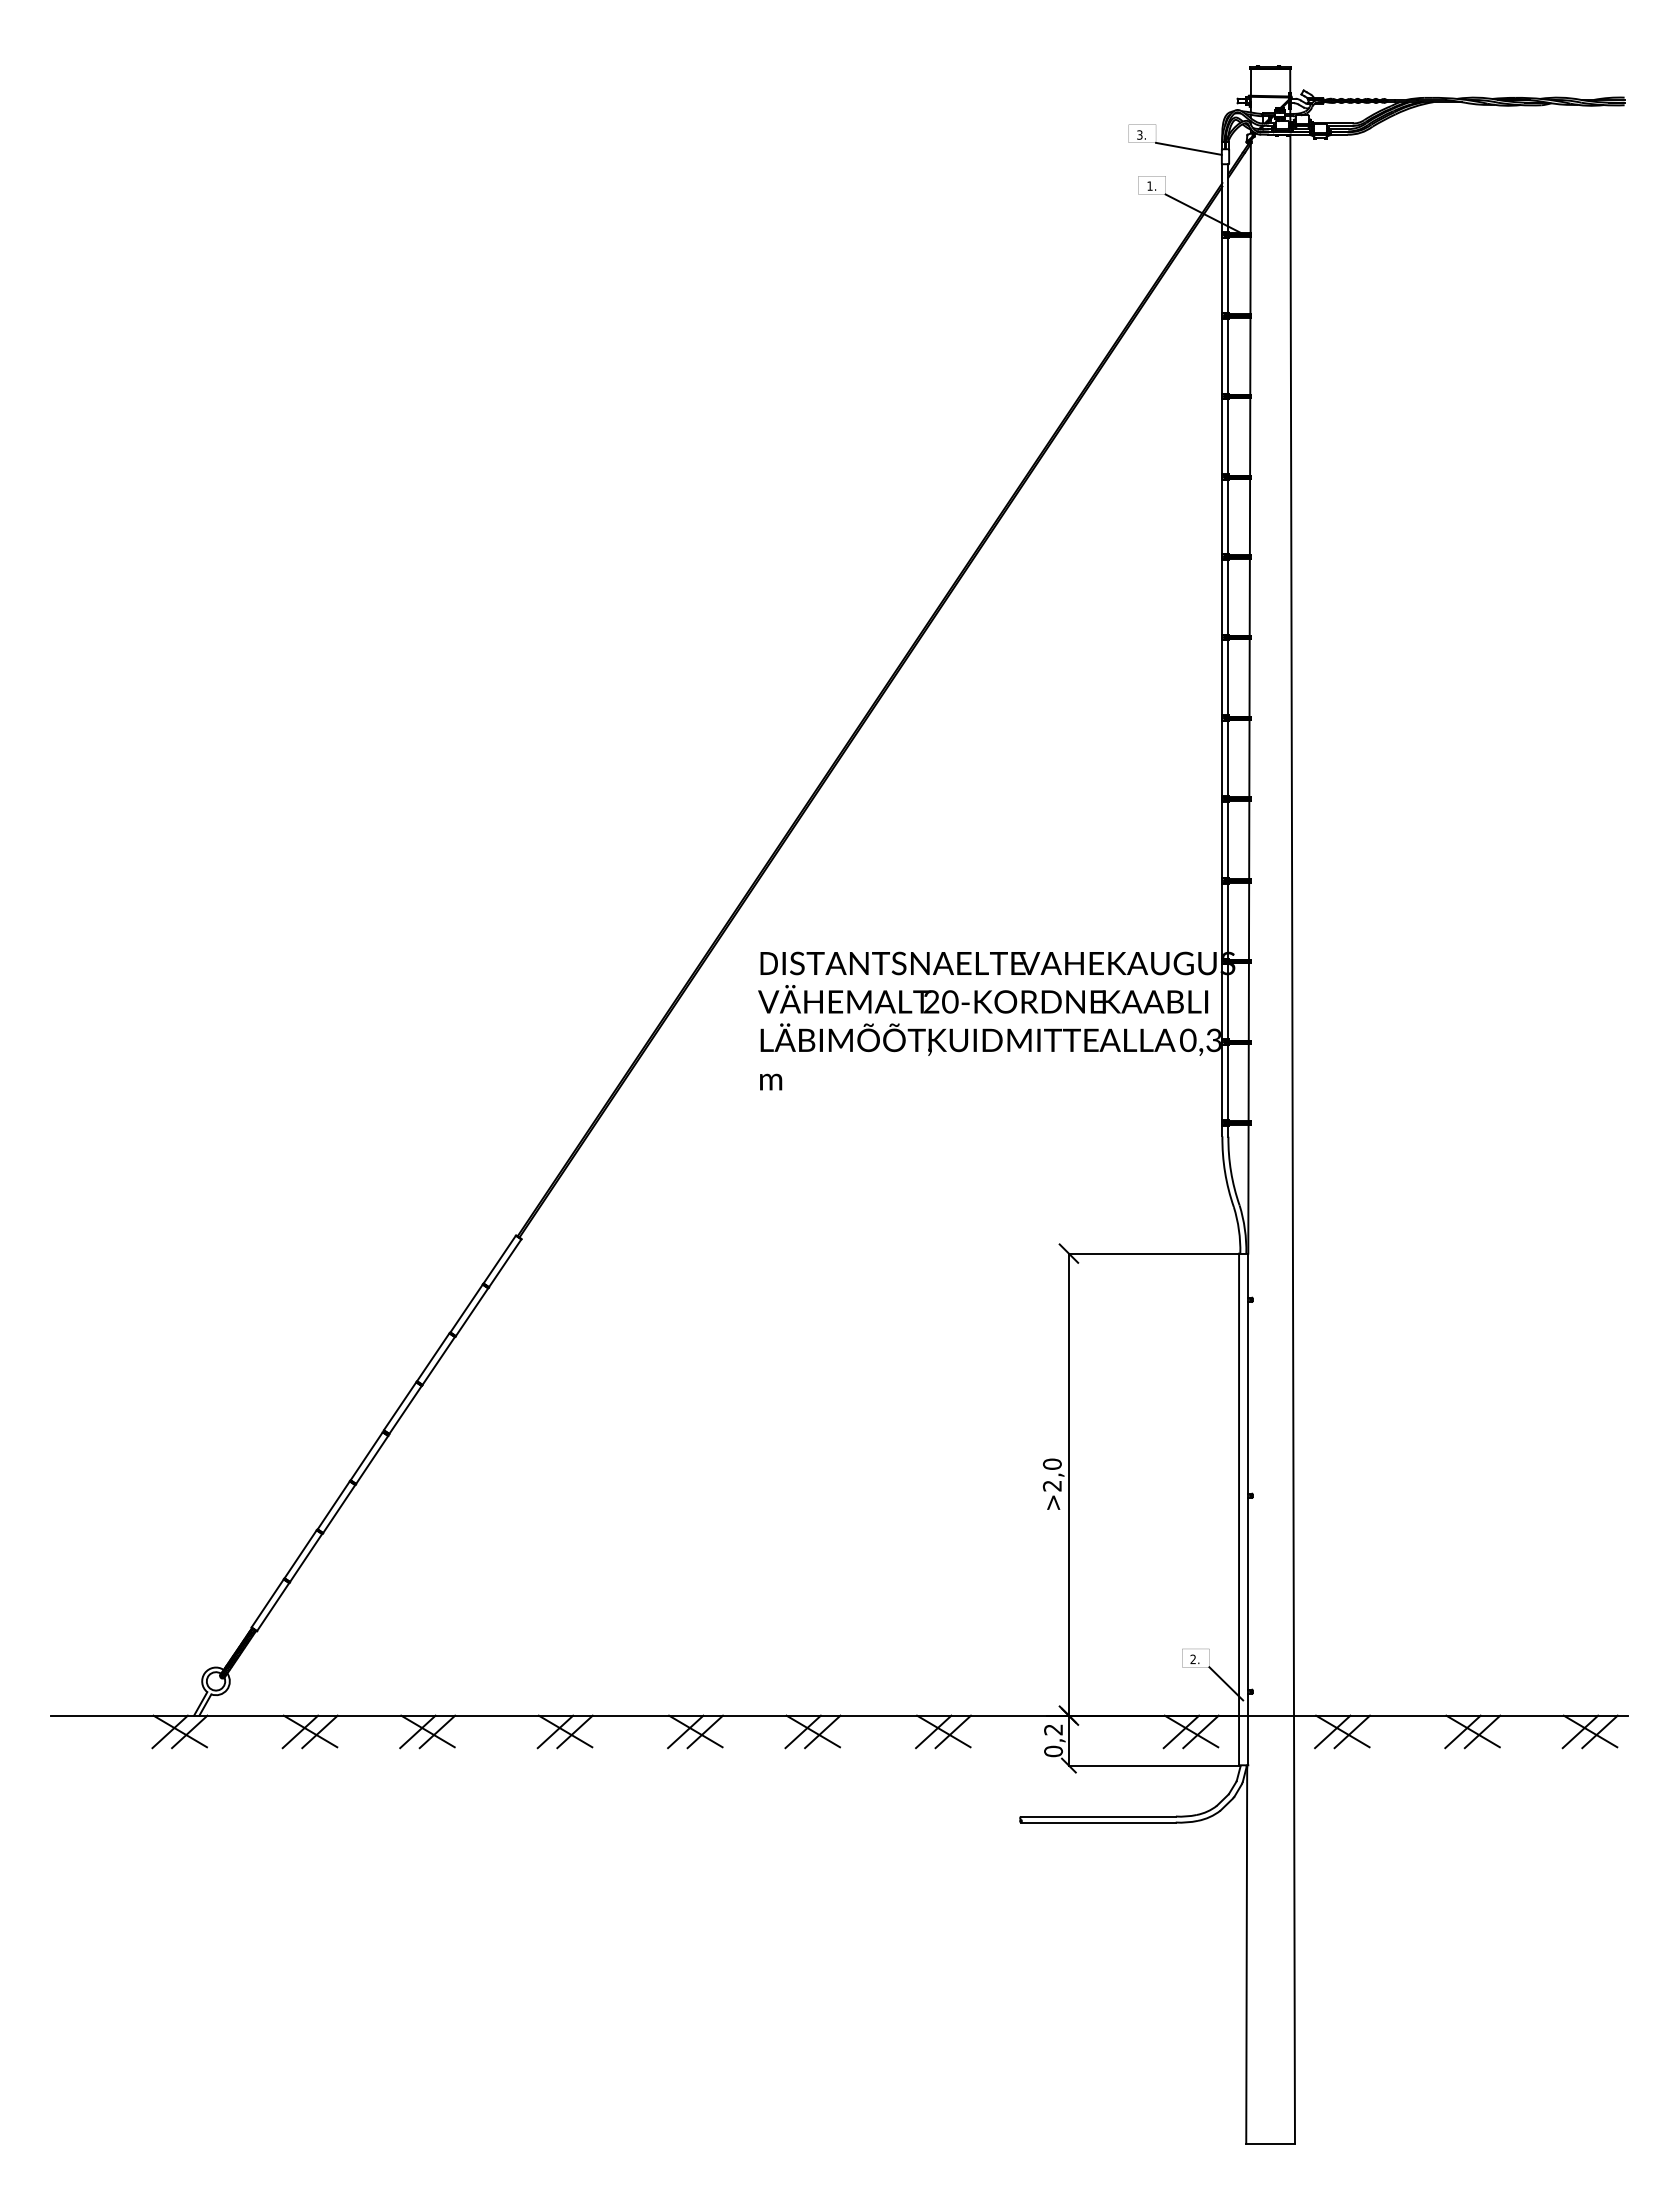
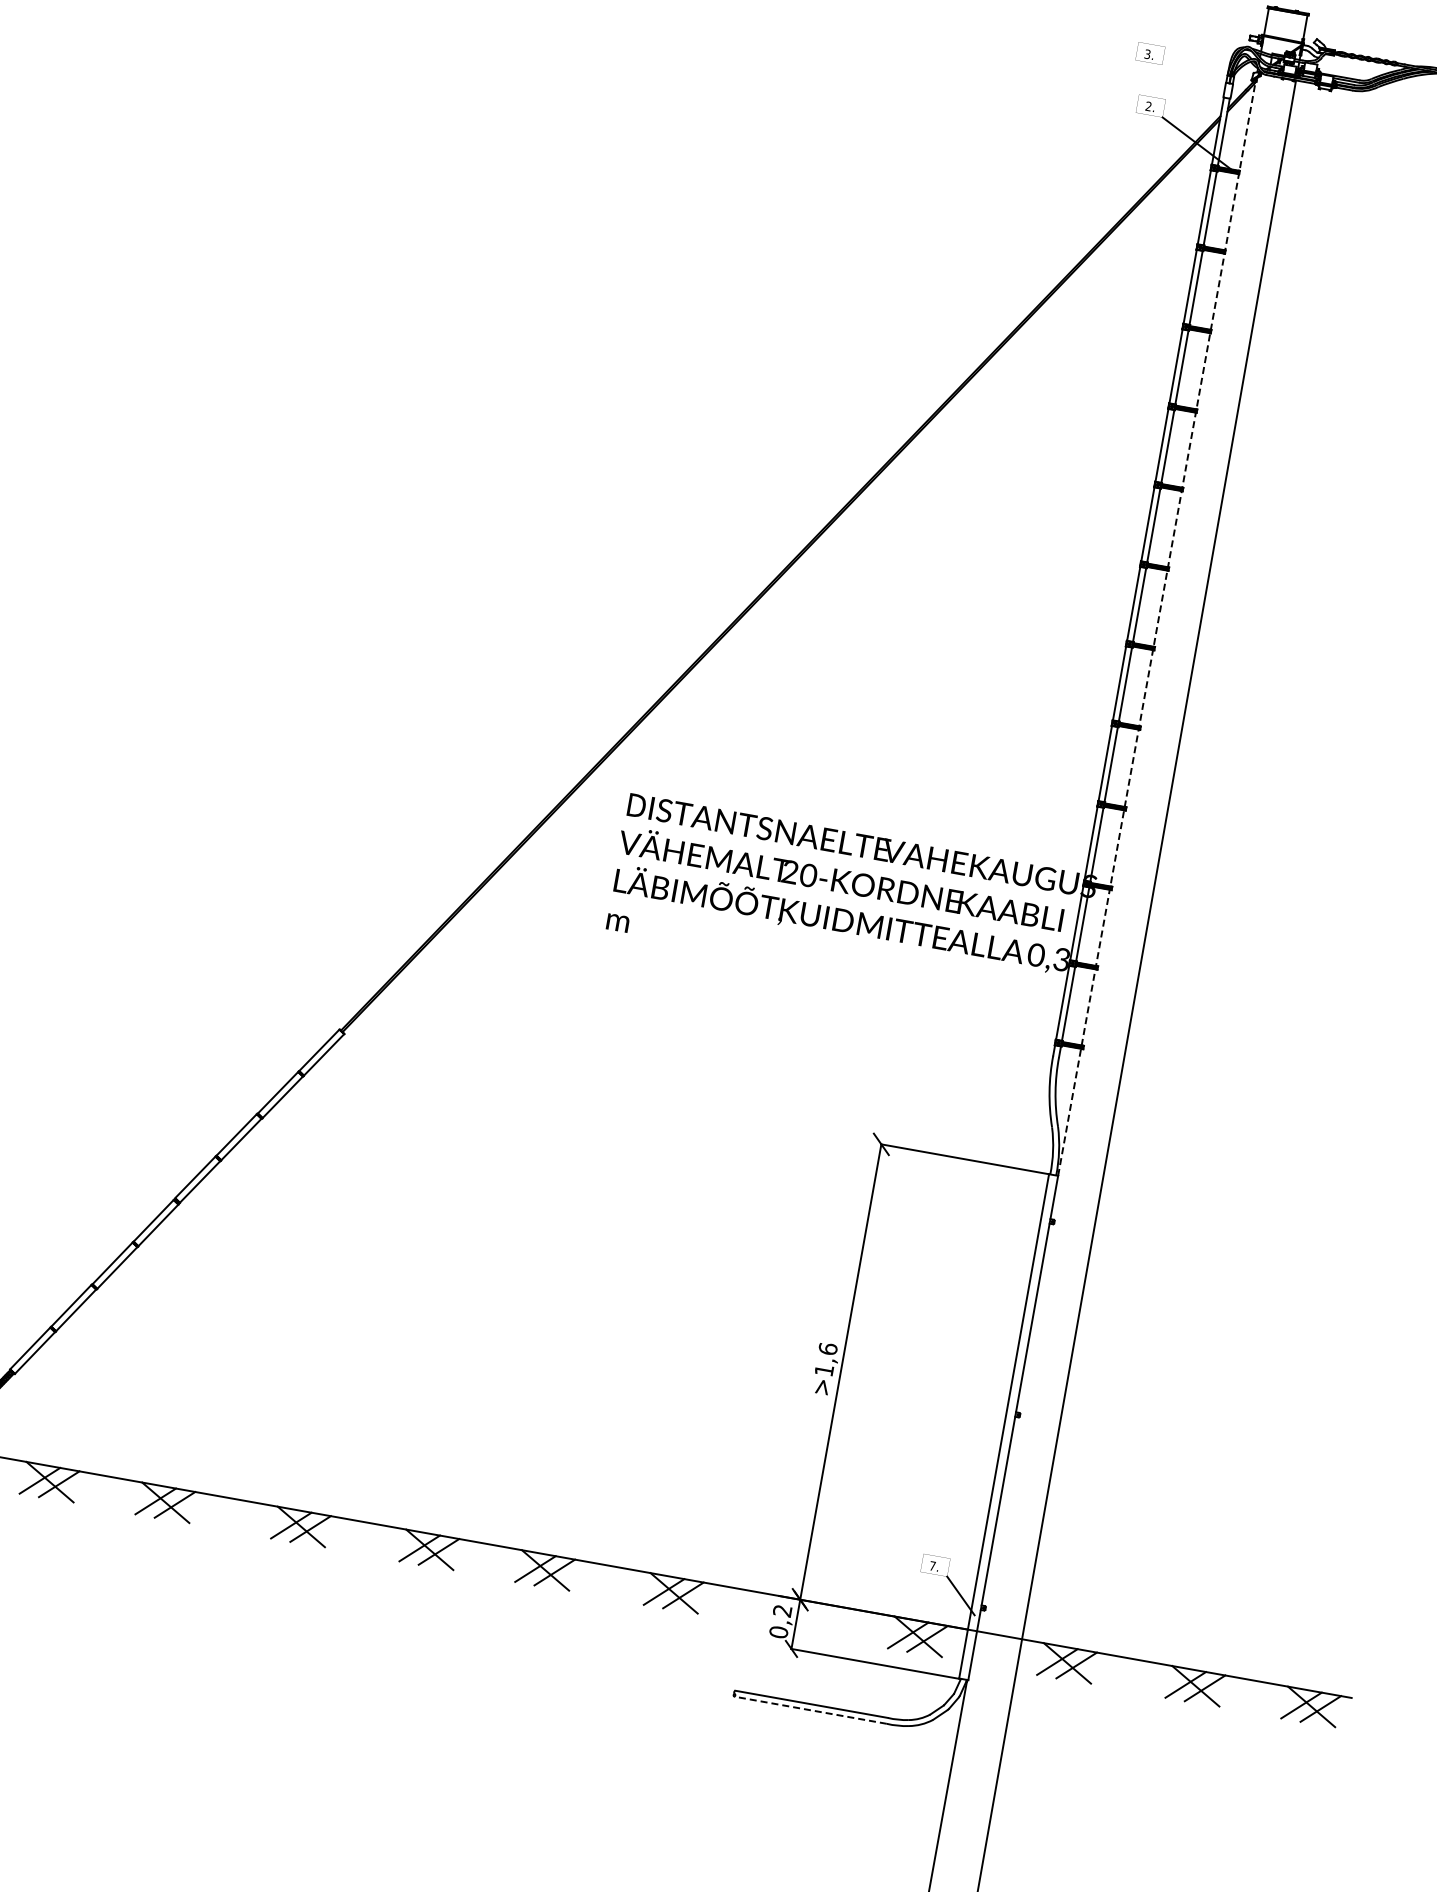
line: (1188, 148) -> (1193, 76), removed
text: (1149, 185) -> (1148, 105), 1. -> 2.
line: (1249, 698) -> (1156, 628), solid -> dashed
text: (1051, 1474) -> (825, 1358), >2,0 -> >1,6
text: (1192, 1659) -> (931, 1566), 2. -> 7.
line: (1097, 1822) -> (809, 1710), solid -> dashed

